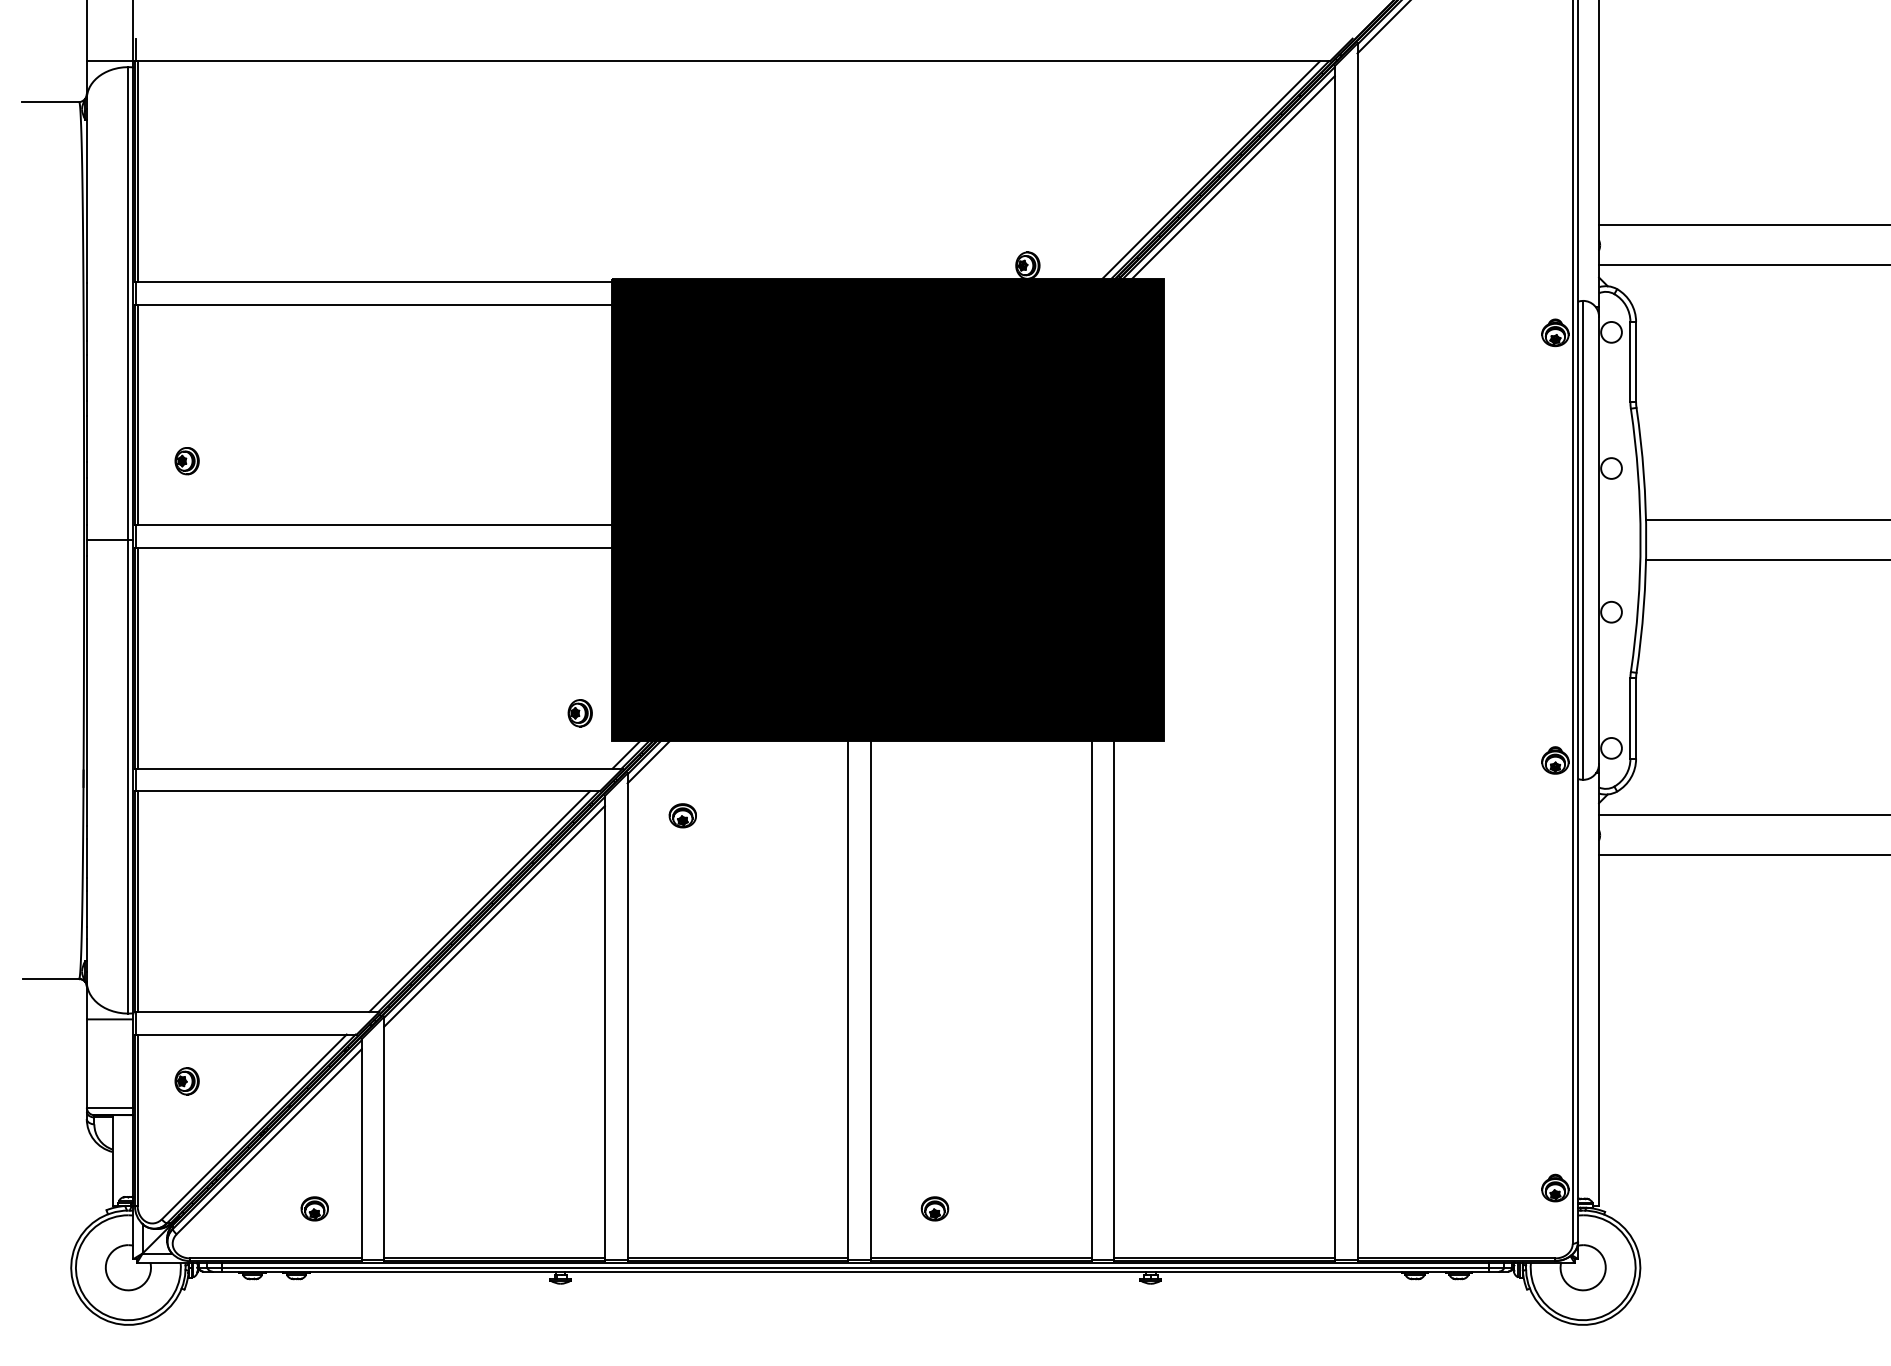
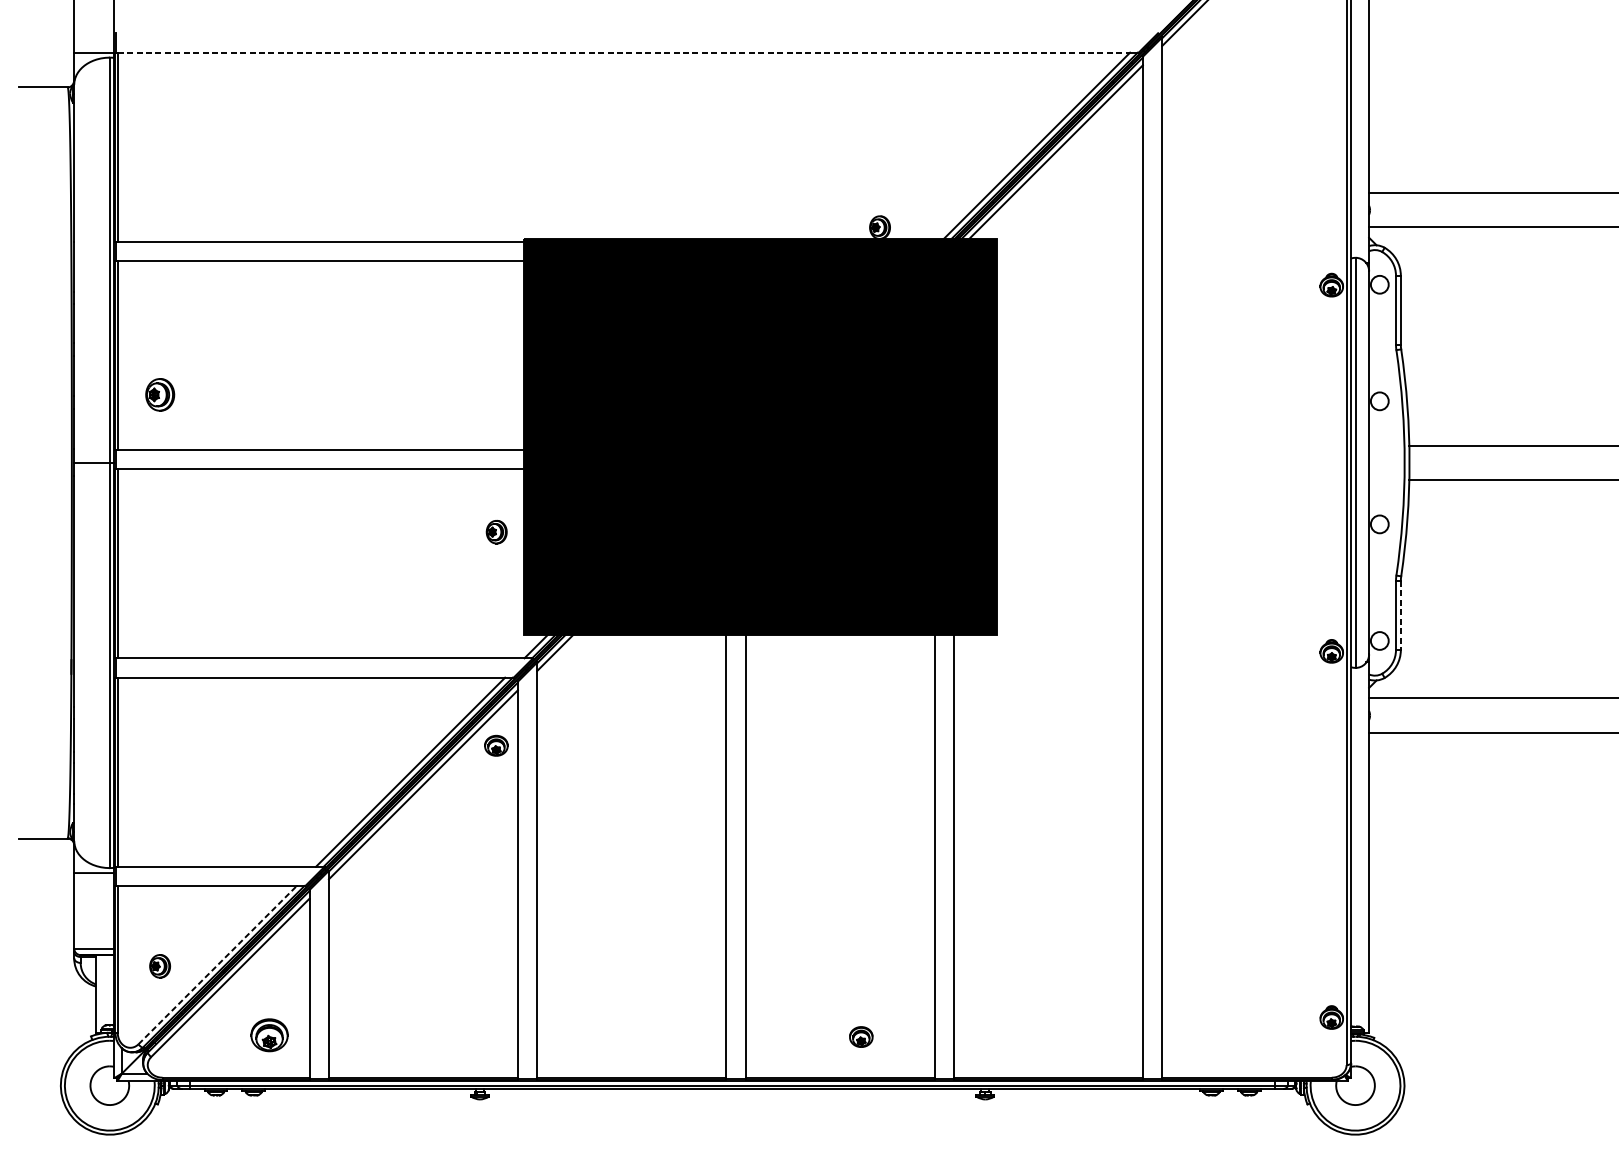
line: (729, 61) -> (624, 52), solid -> dashed
part: (186, 461) -> (159, 395), size x1.4
part: (579, 713) -> (496, 532), moved
line: (1636, 719) -> (1401, 616), solid -> dashed
part: (682, 815) -> (496, 745), moved
part: (186, 1081) -> (159, 966), moved
line: (254, 1126) -> (217, 964), solid -> dashed
part: (314, 1208) -> (269, 1034), size x1.6
part: (934, 1208) -> (860, 1036), moved

